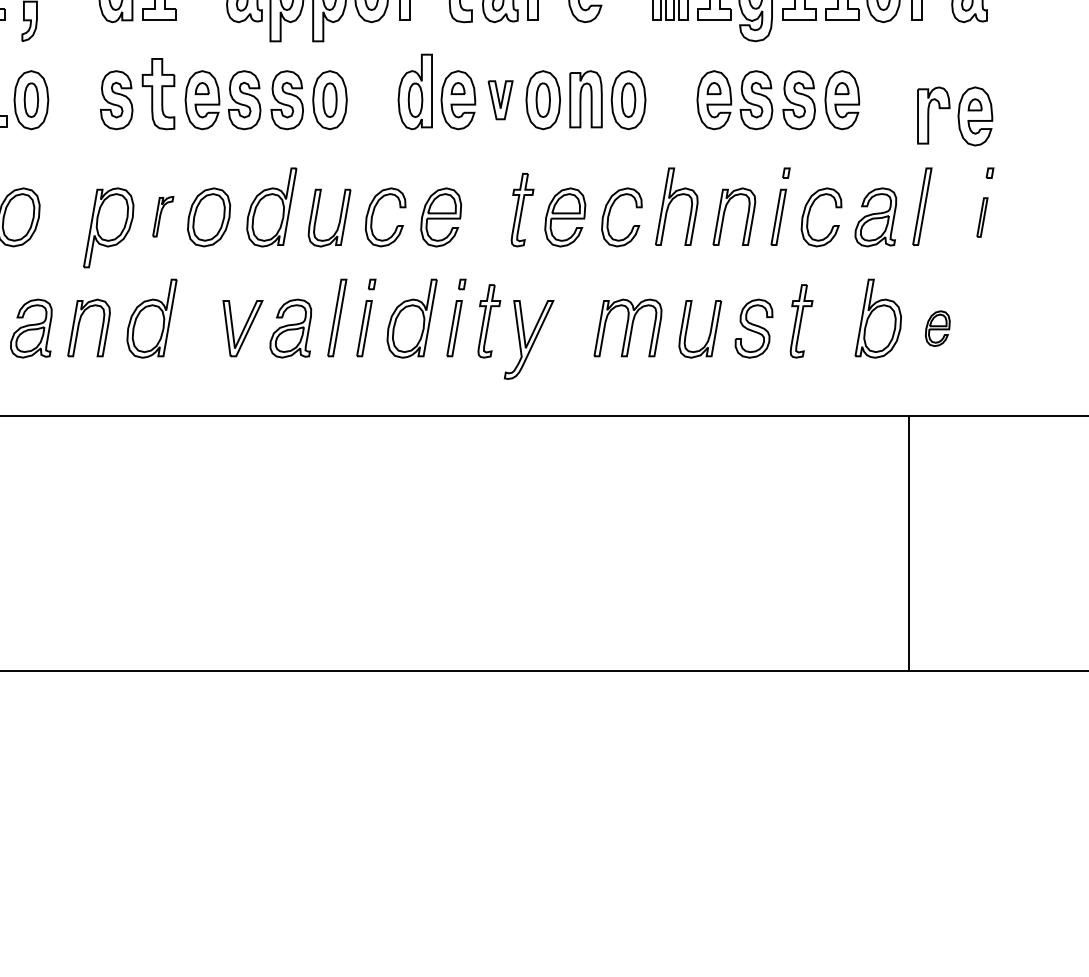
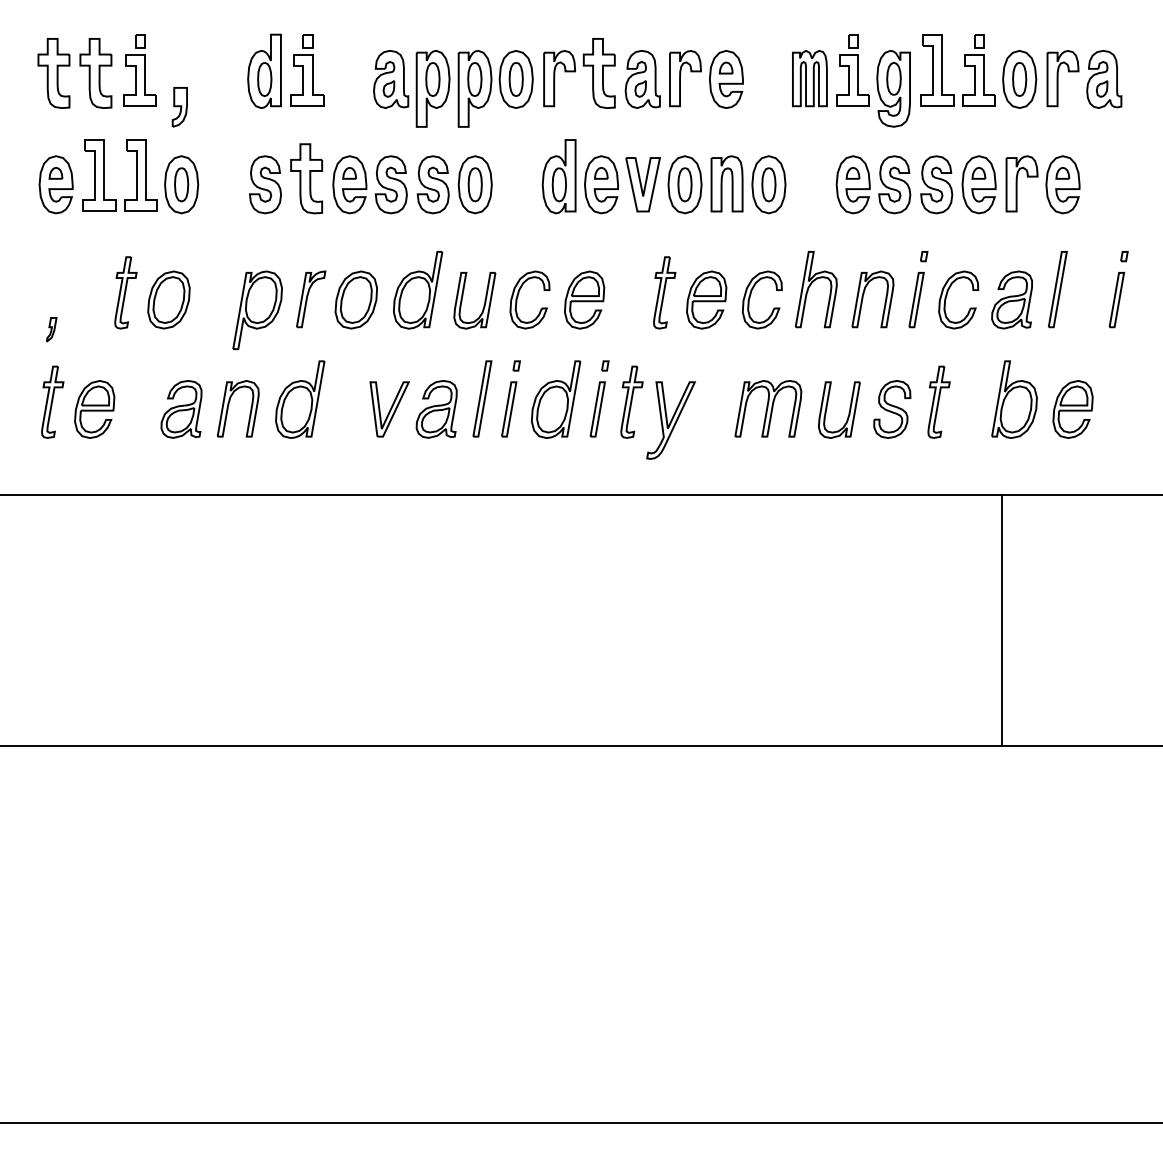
part: (500, 99) -> (642, 184), size x1.43
part: (954, 116) -> (1042, 184), moved
part: (163, 216) -> (311, 299), size x1.43
part: (982, 217) -> (1116, 300), size x1.43
part: (937, 328) -> (1072, 409), size x1.67
line: (908, 543) -> (1001, 620), moved

